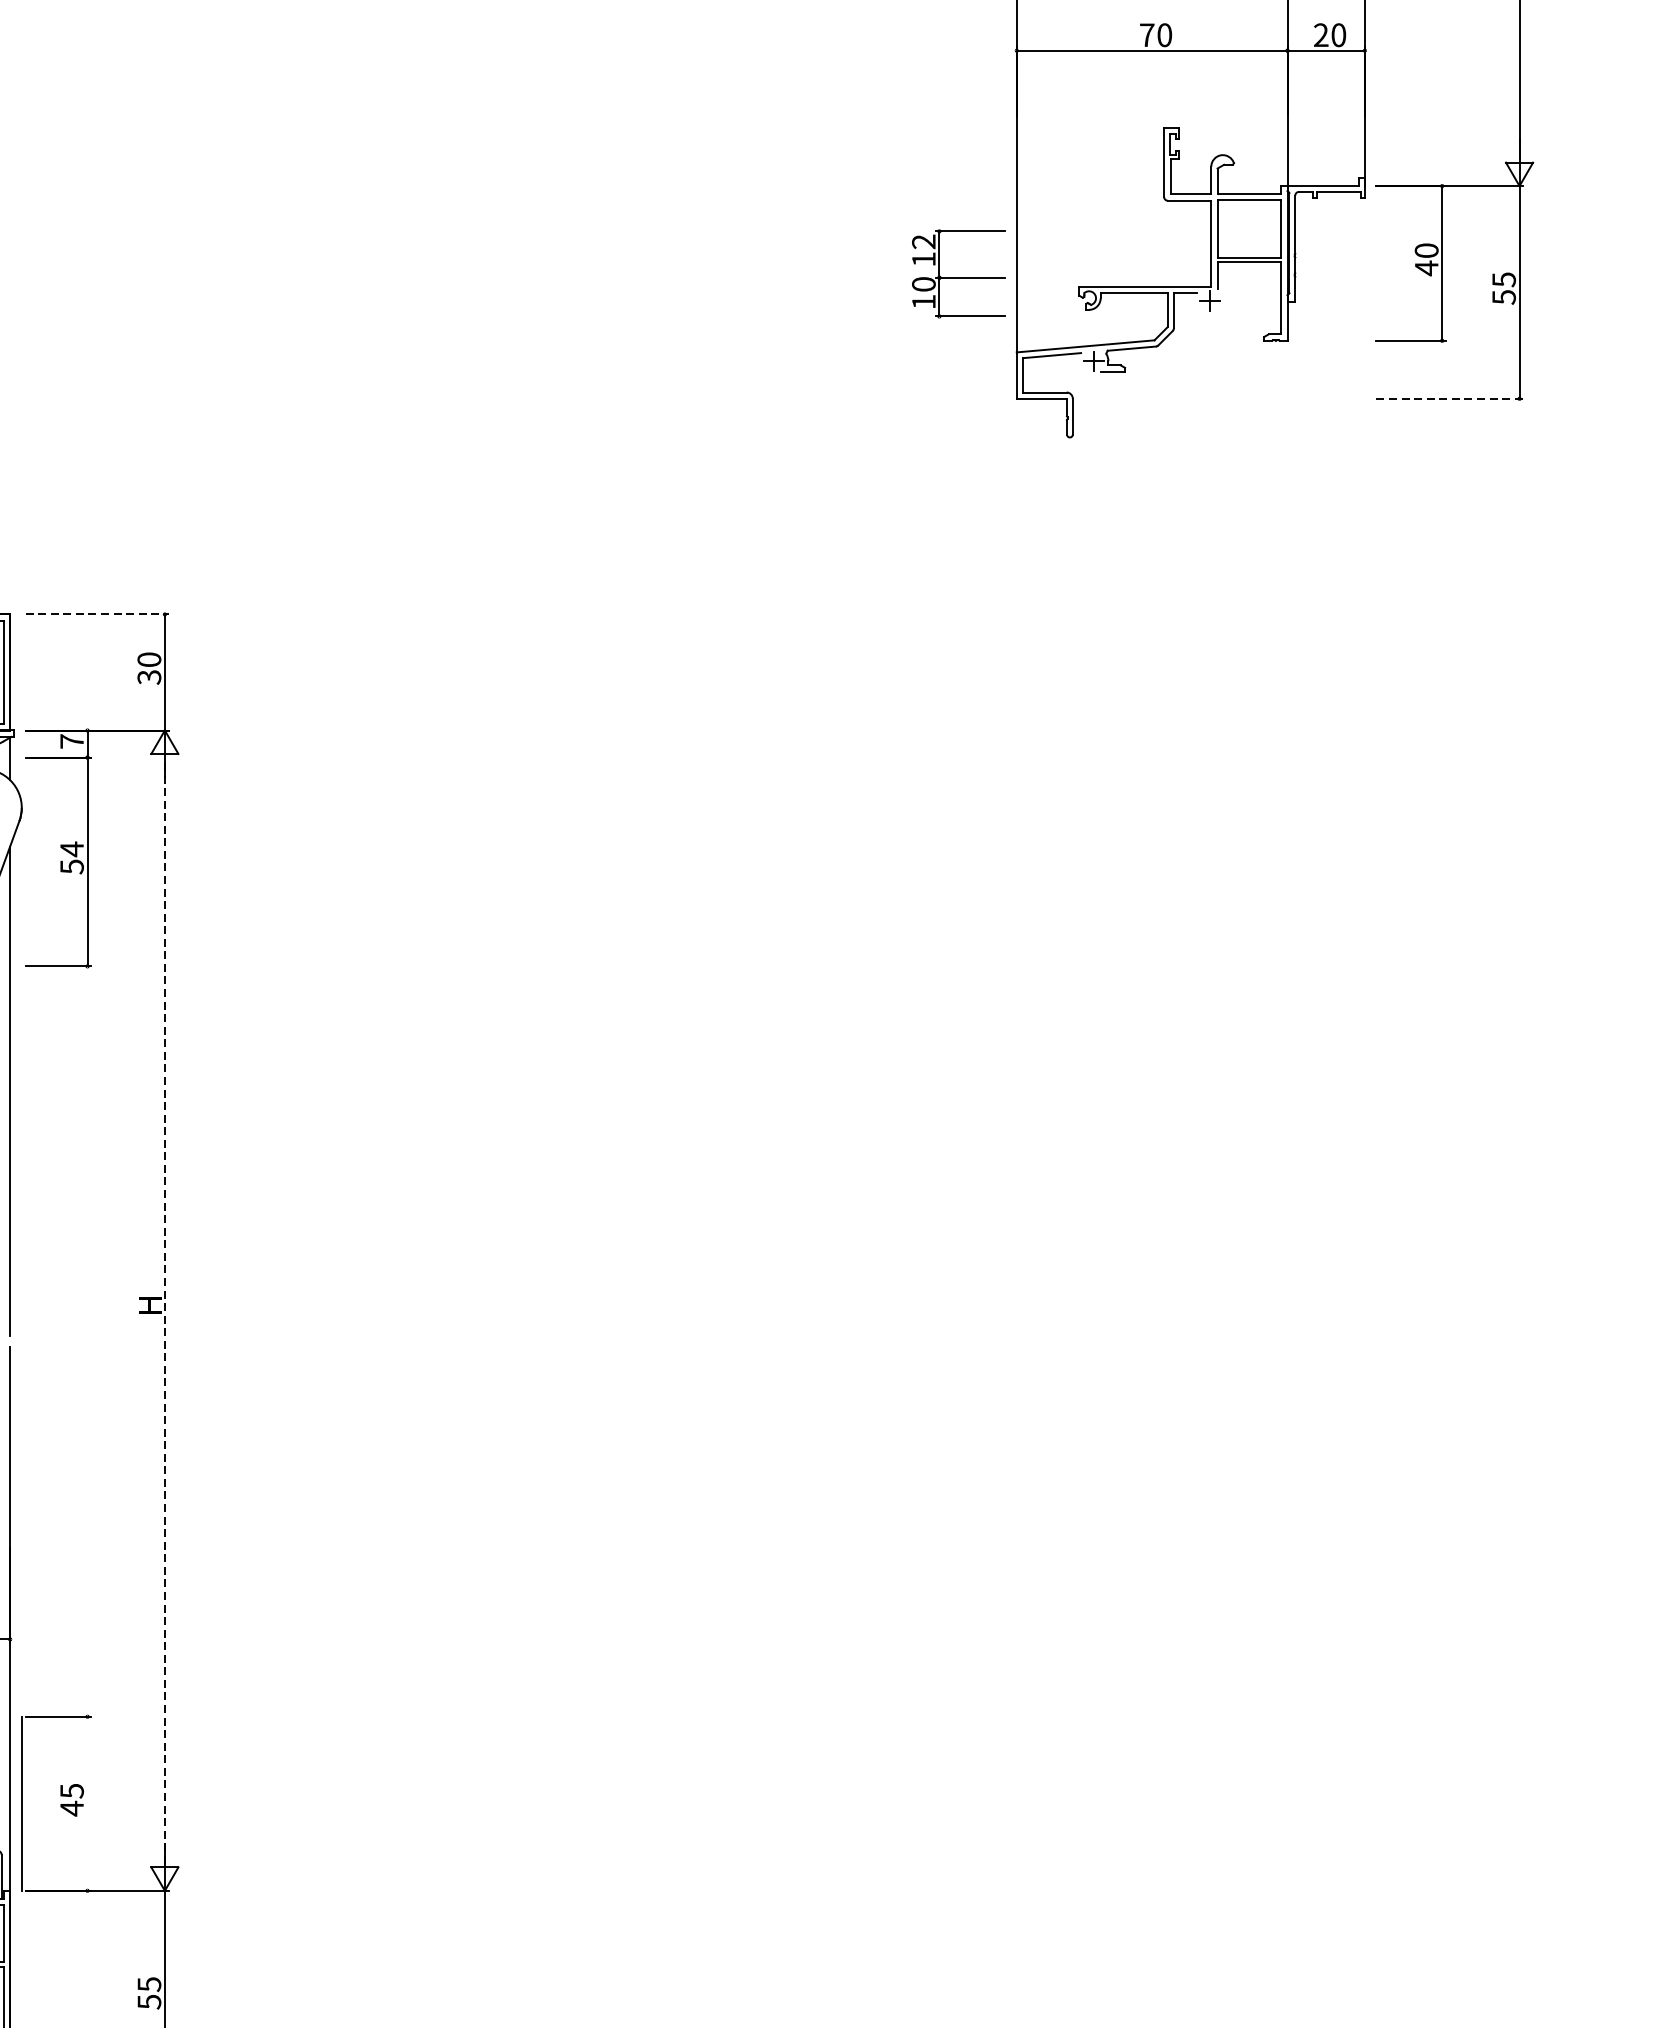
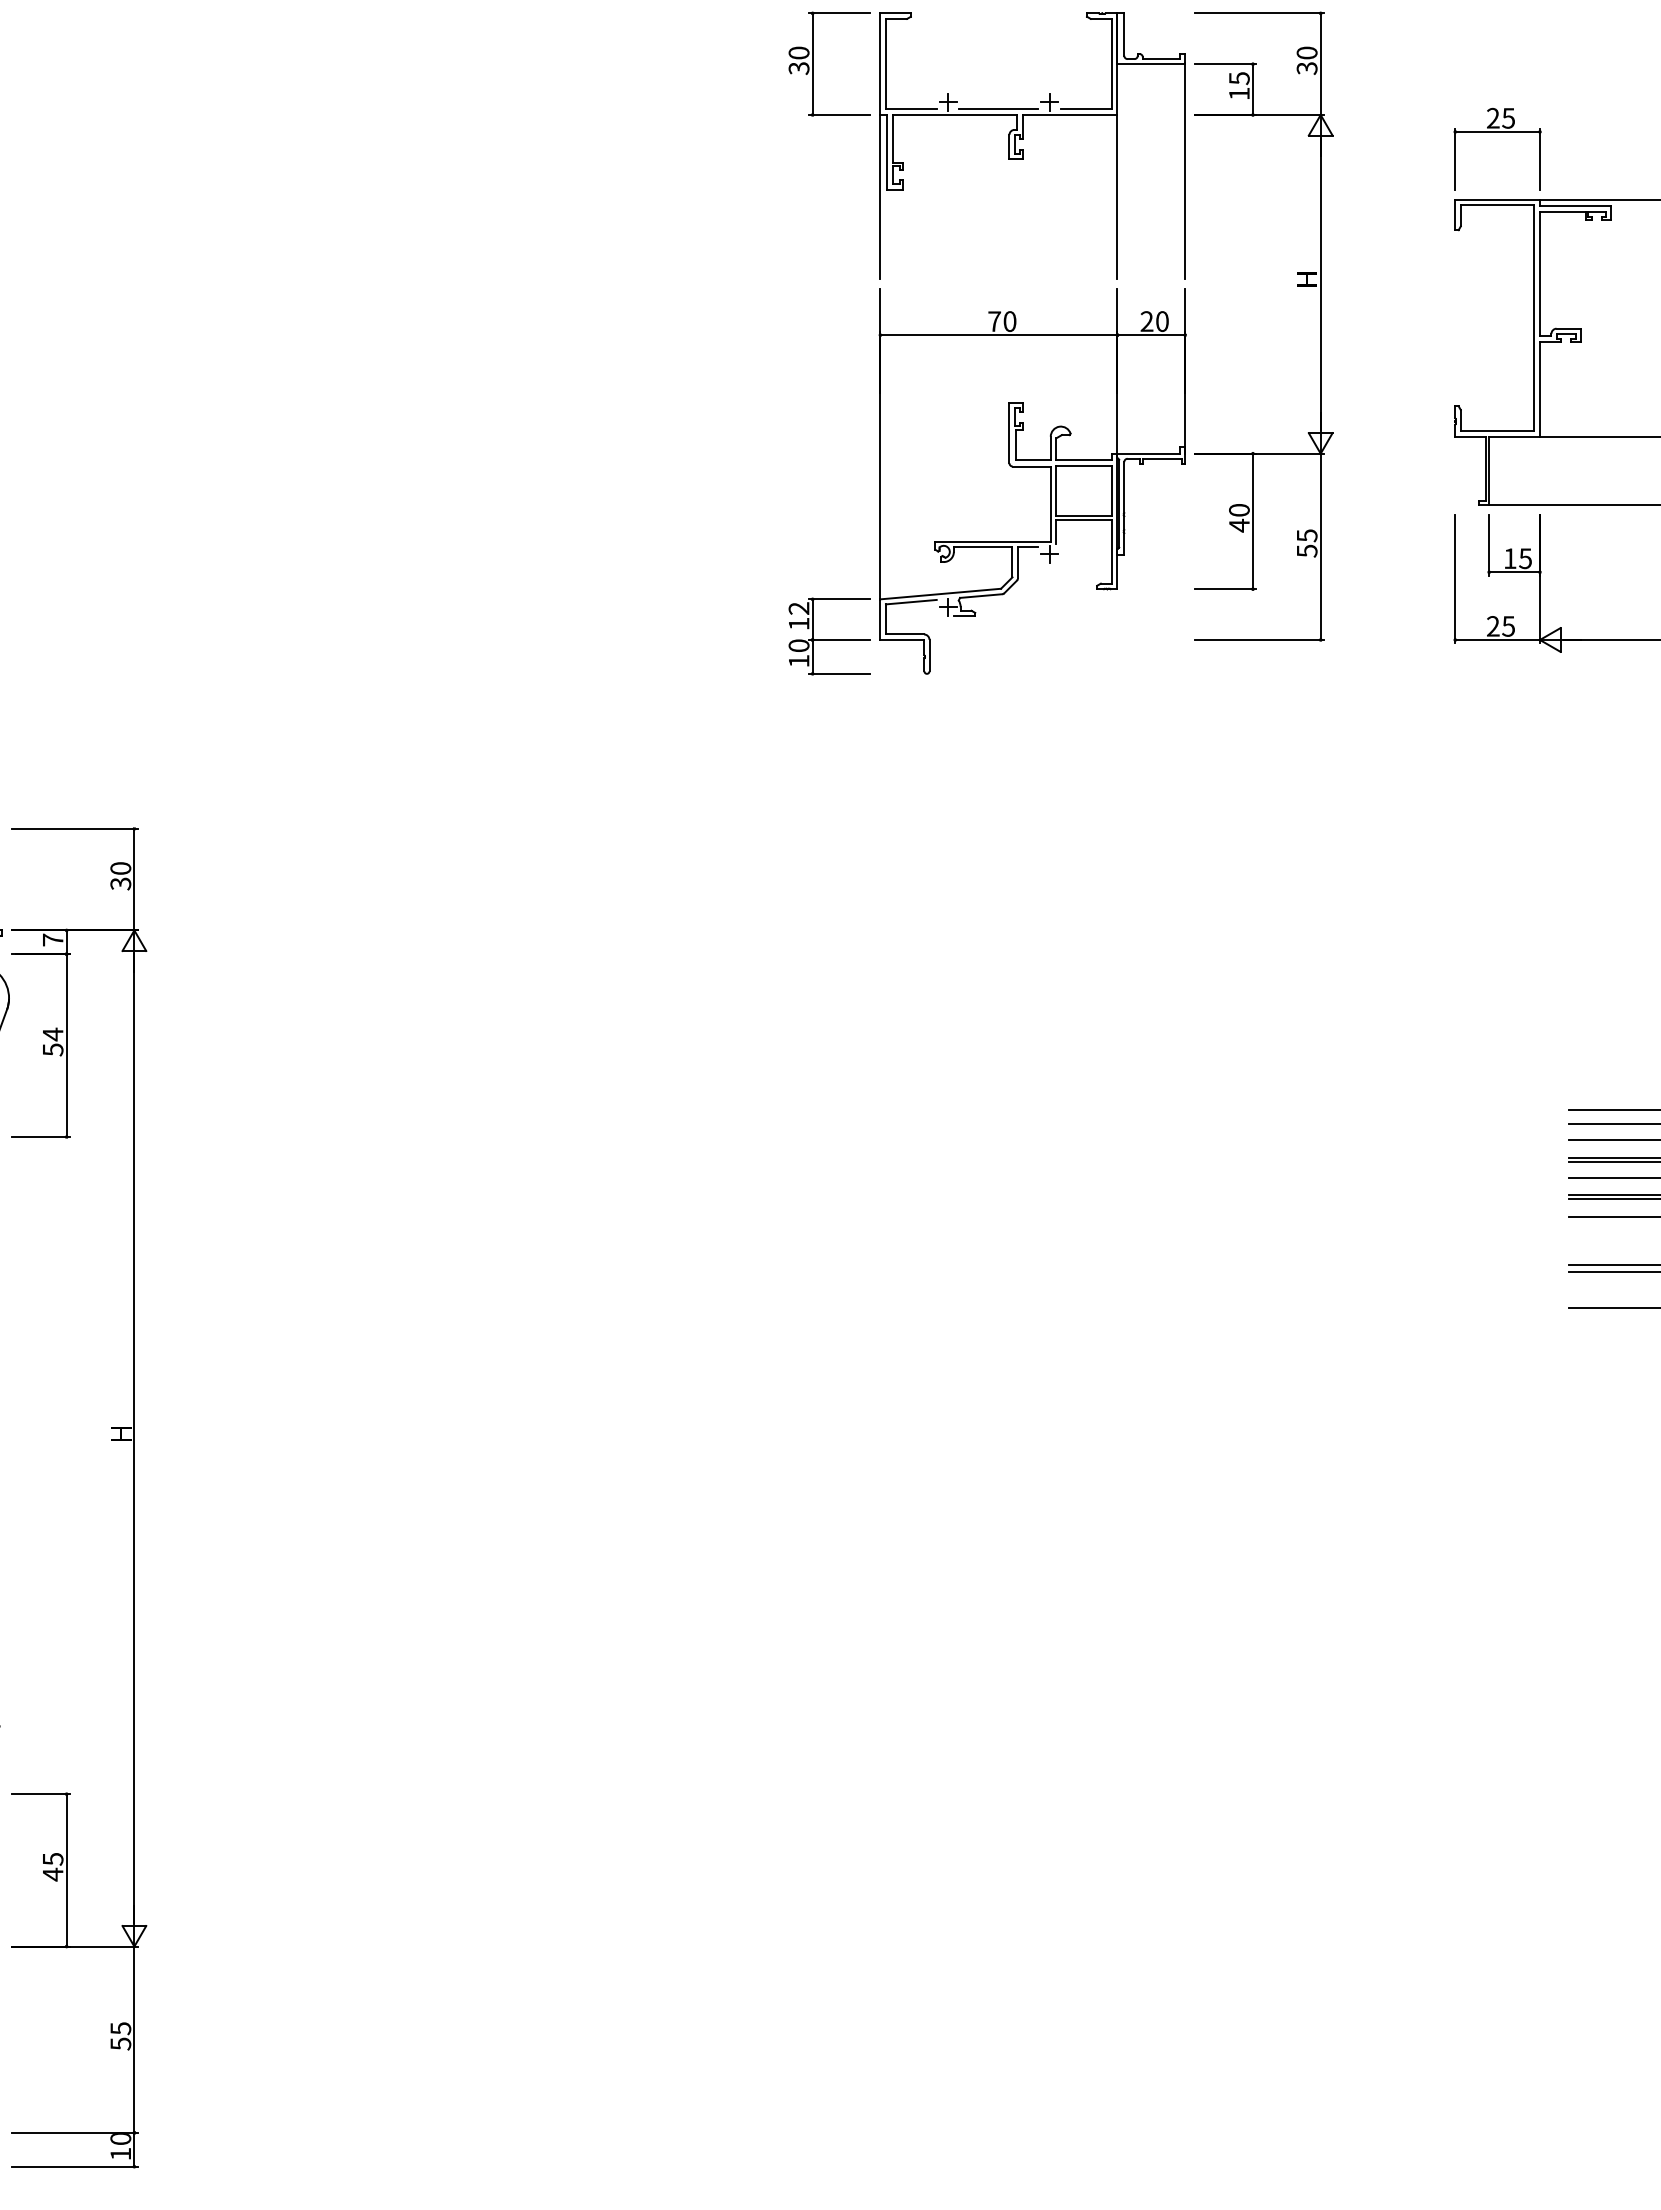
part: (958, 273) -> (829, 636), moved
line: (1450, 398) -> (1260, 639), dashed -> solid
line: (97, 614) -> (75, 828), dashed -> solid
line: (165, 1310) -> (134, 1438), dashed -> solid
line: (22, 1803) -> (66, 1870), moved

